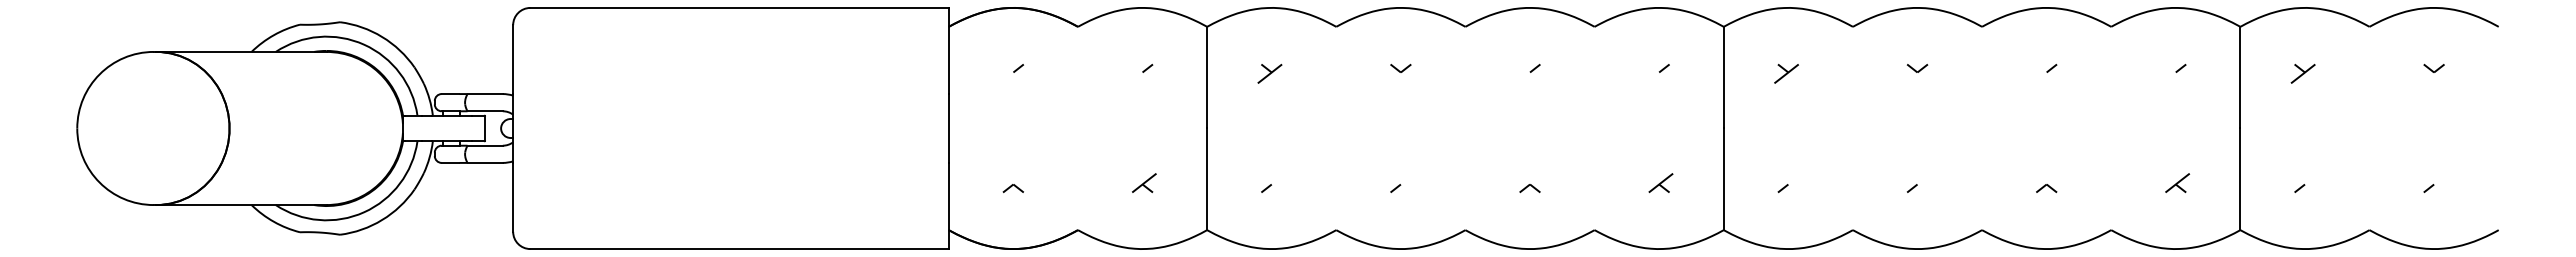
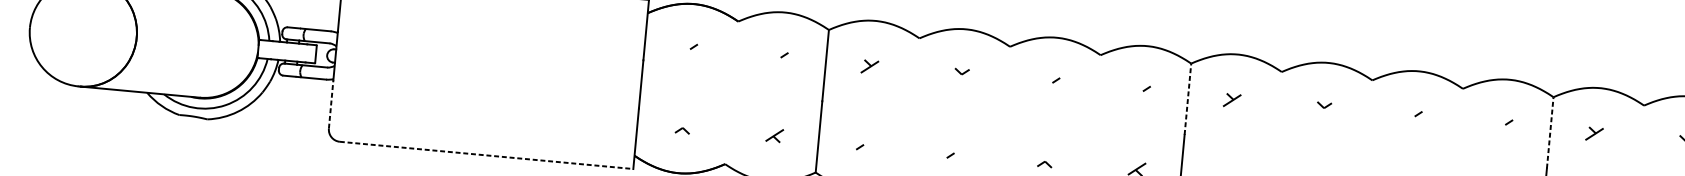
line: (1723, 77) -> (1187, 99), solid -> dashed
line: (2240, 77) -> (1550, 132), solid -> dashed
line: (513, 196) -> (331, 103), solid -> dashed
line: (740, 249) -> (487, 155), solid -> dashed

